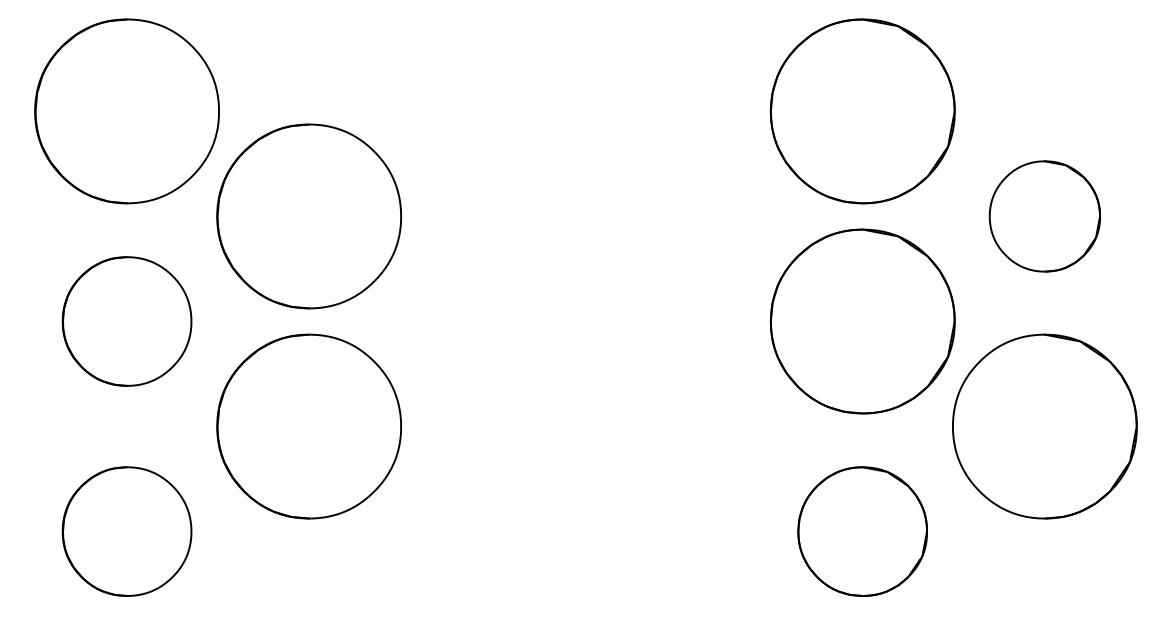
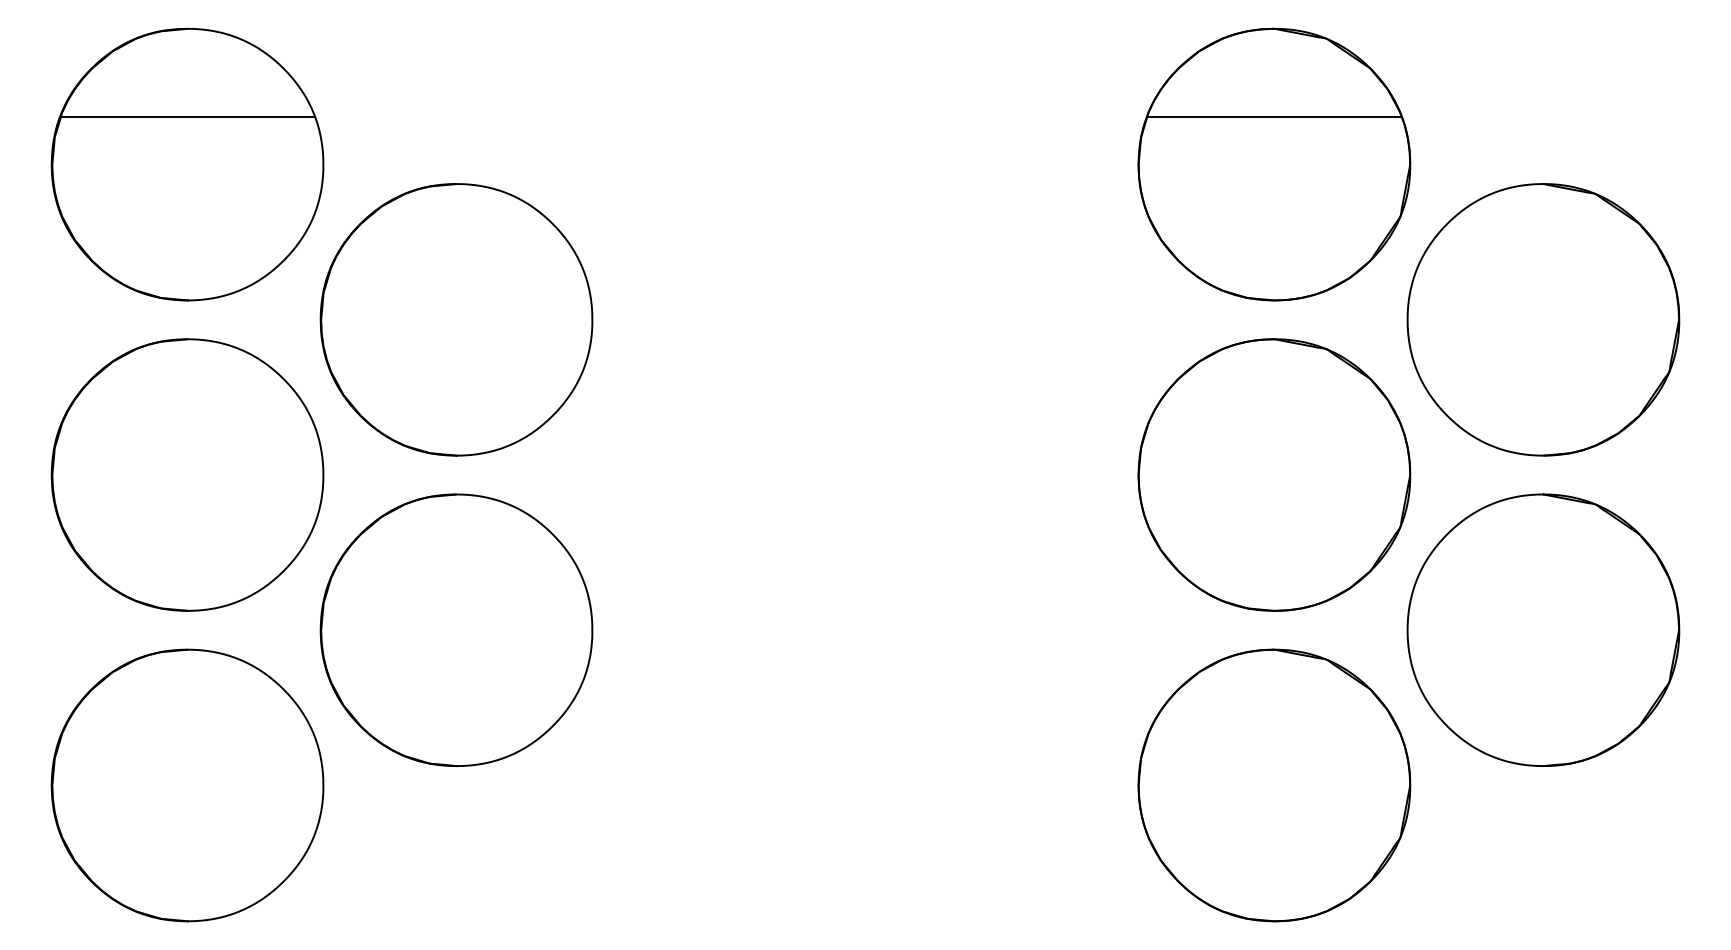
line: (127, 79) -> (188, 117), added
line: (862, 79) -> (1273, 117), added
part: (1044, 216) -> (1542, 319), size x1.67
part: (126, 321) -> (186, 475), size x1.43
part: (126, 531) -> (186, 785), size x1.43
part: (862, 531) -> (1273, 785), size x1.43

